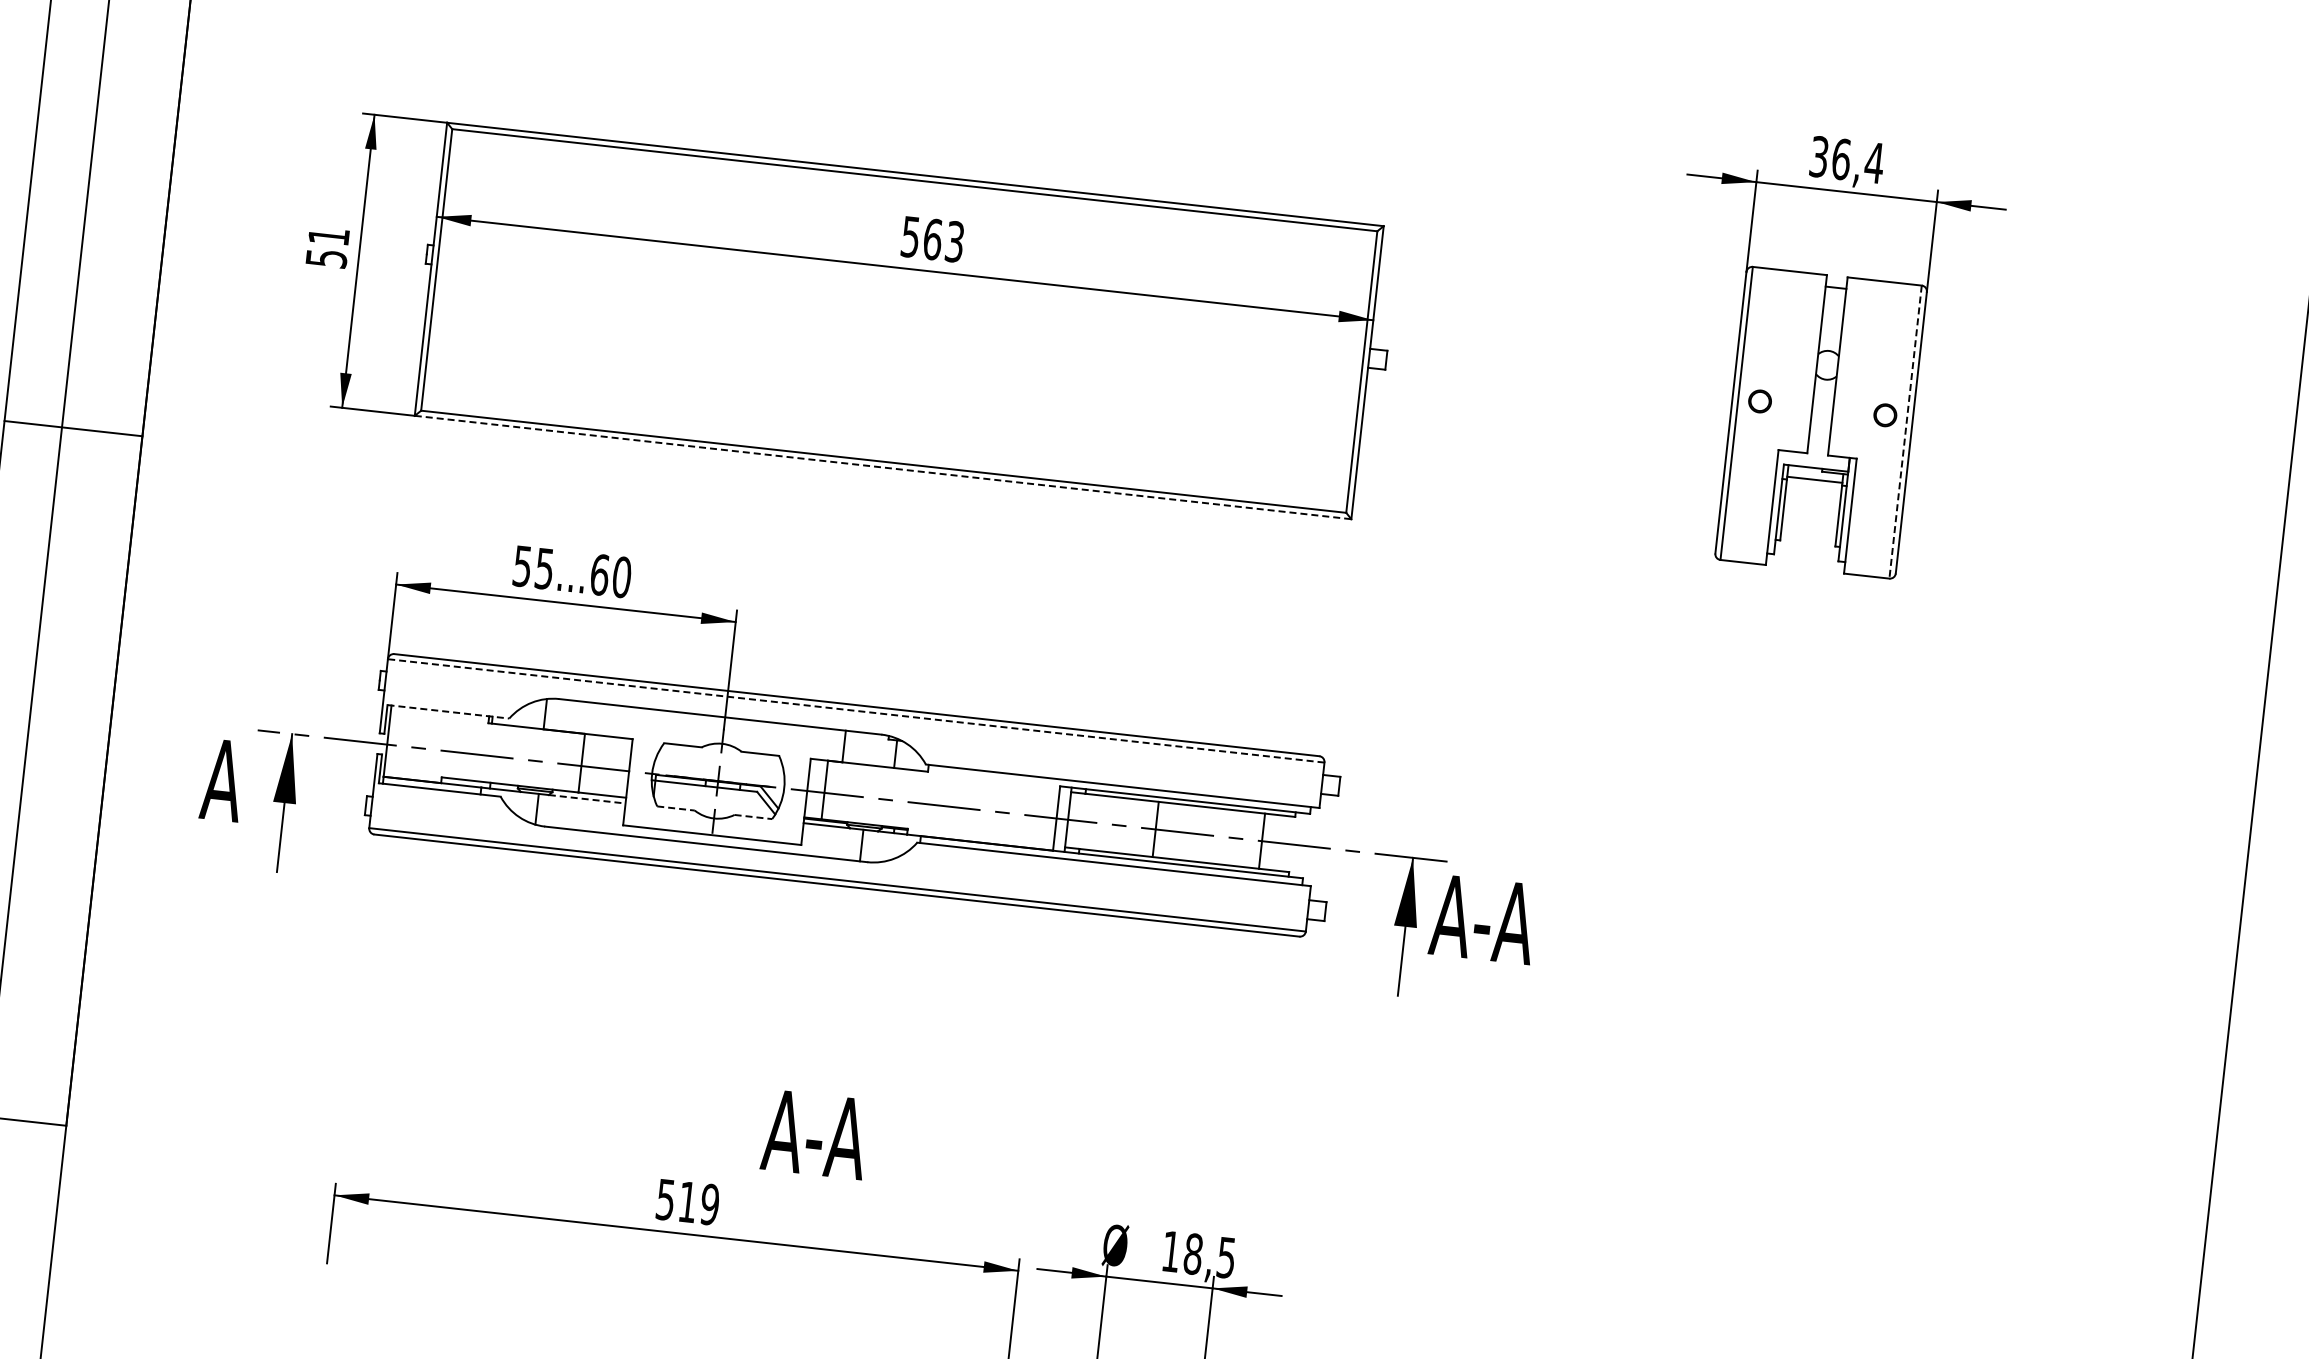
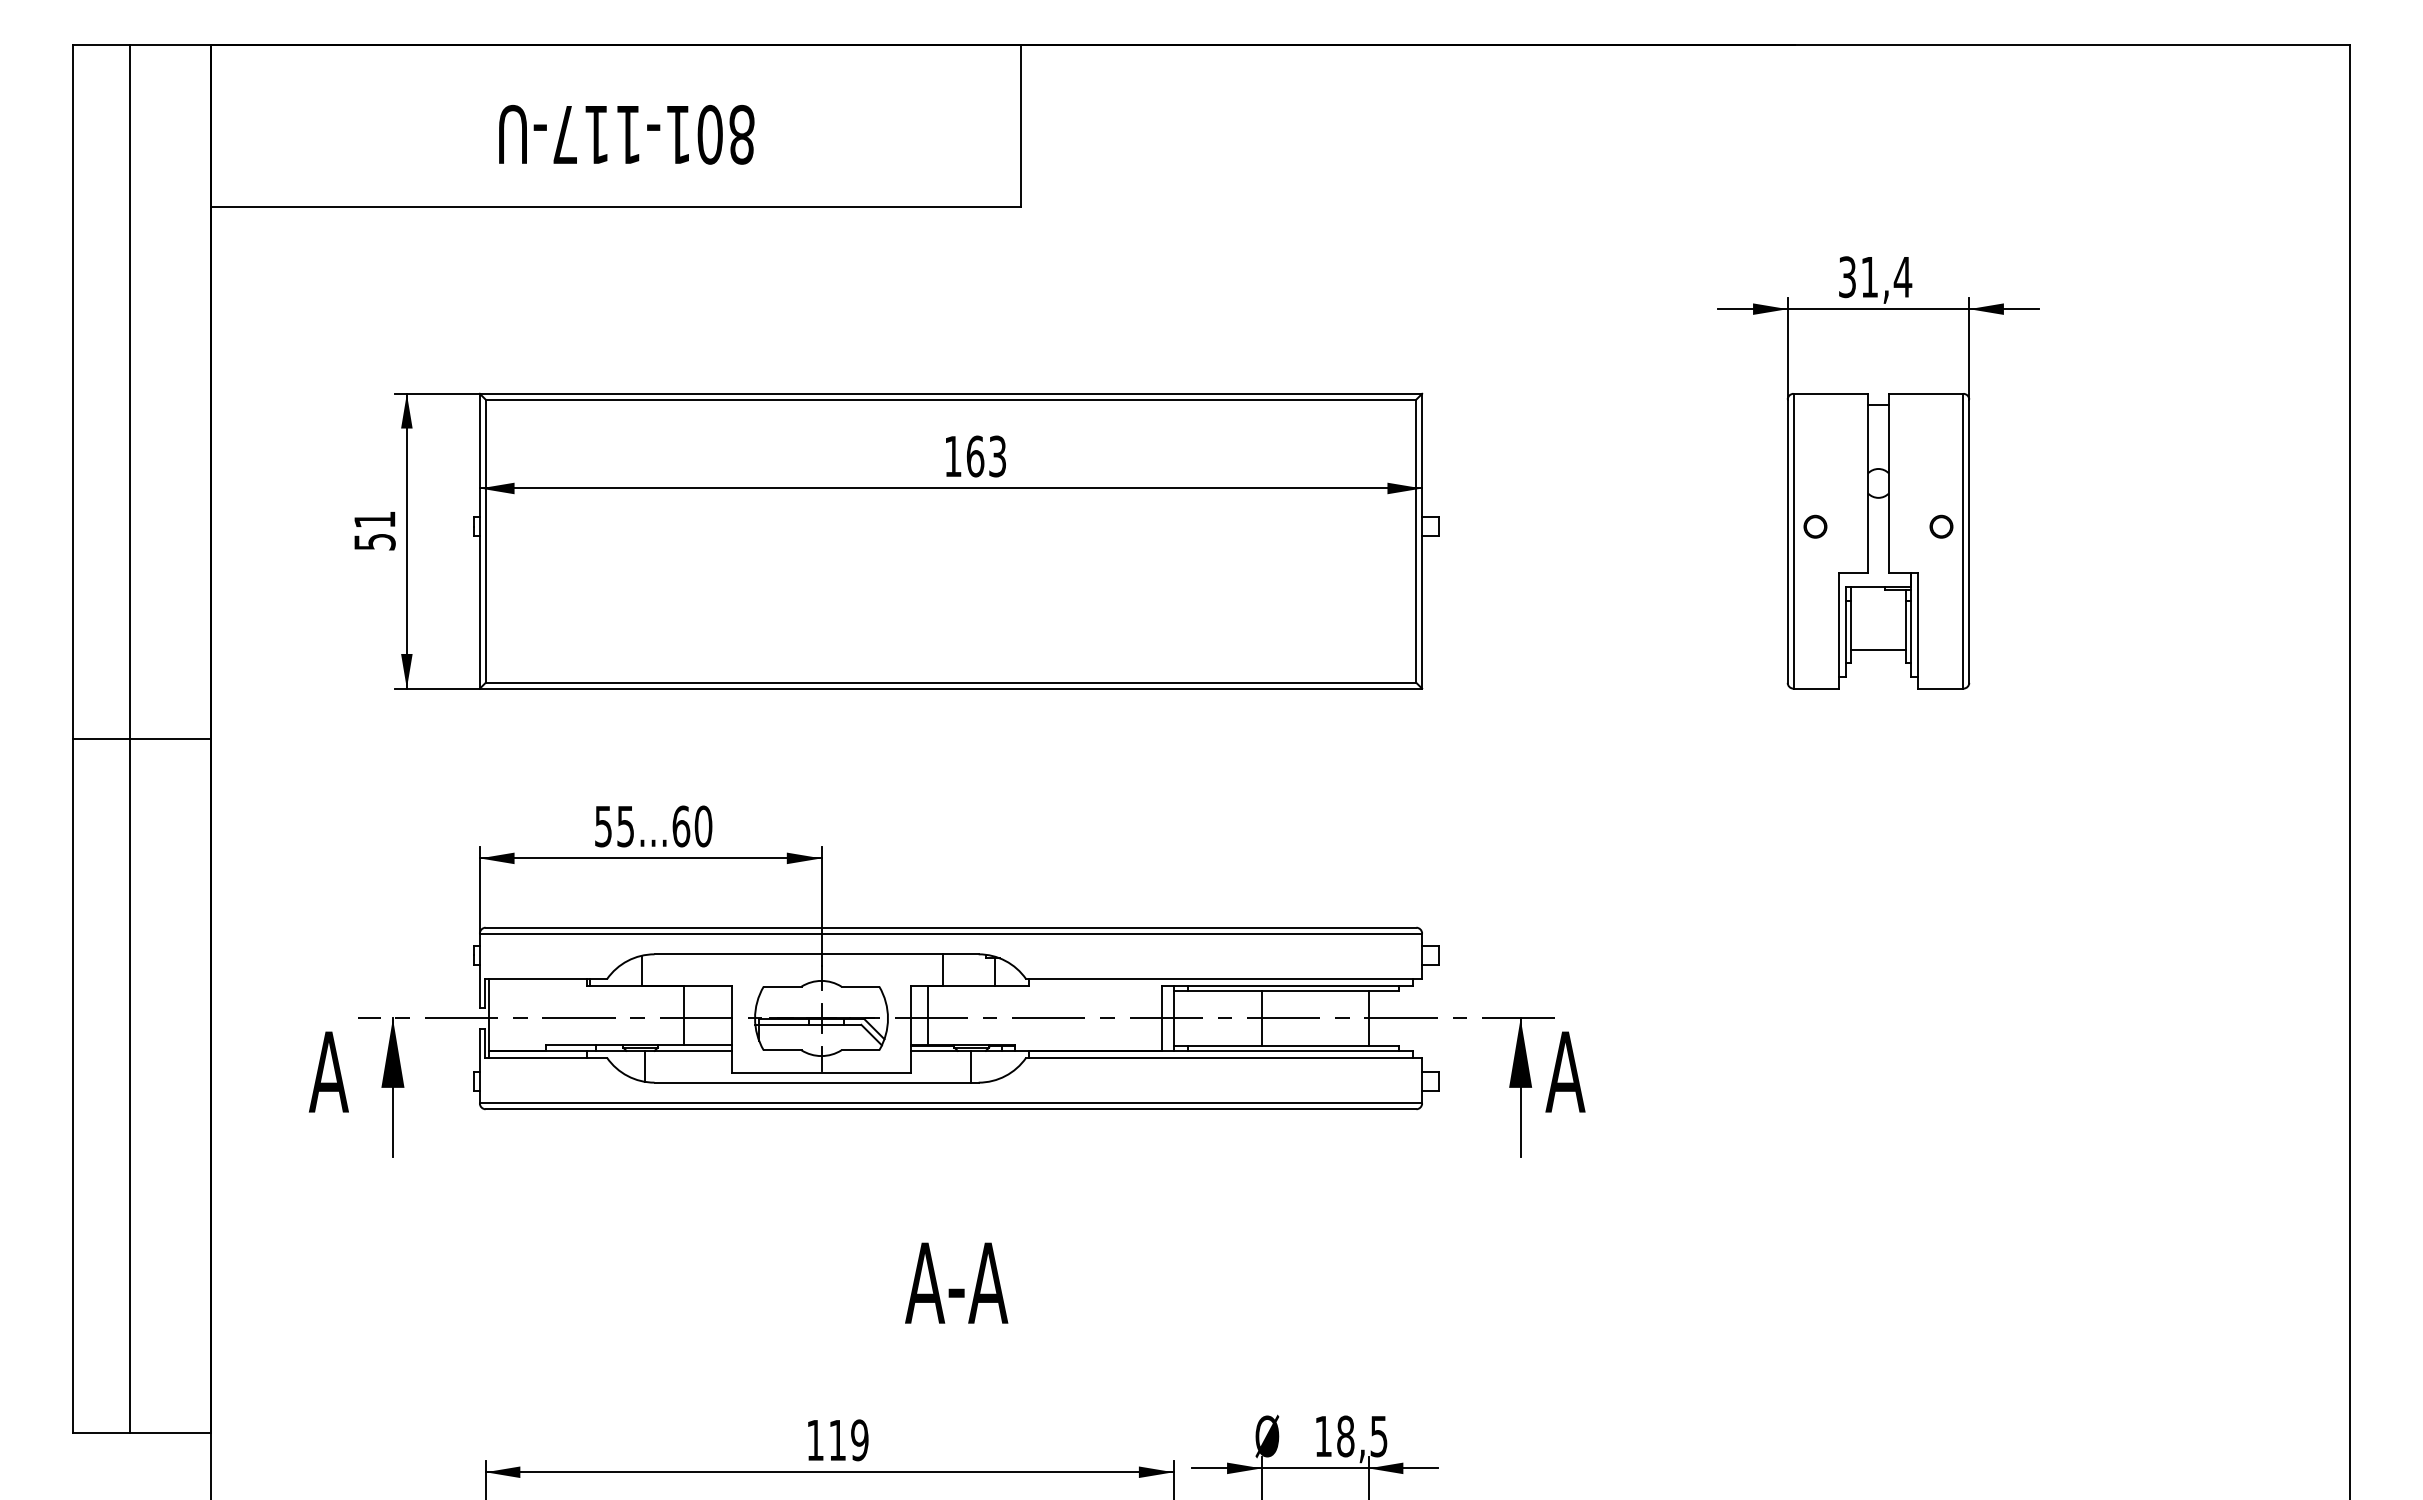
text: (1841, 159) -> (1869, 277), 36,4 -> 31,4
text: (910, 236) -> (952, 456), 563 -> 163
line: (1905, 432) -> (1963, 541), dashed -> solid
line: (883, 467) -> (951, 688), dashed -> solid
line: (1814, 479) -> (1878, 649), moved
line: (855, 710) -> (950, 933), dashed -> solid
line: (449, 712) -> (546, 979), dashed -> solid
line: (587, 798) -> (693, 1050), dashed -> solid
line: (675, 808) -> (782, 1050), dashed -> solid
line: (753, 817) -> (860, 1050), dashed -> solid
text: (1504, 921) -> (1618, 1071), A-A -> A
text: (815, 1133) -> (956, 1282), moved
text: (665, 1199) -> (815, 1440), 519 -> 119

